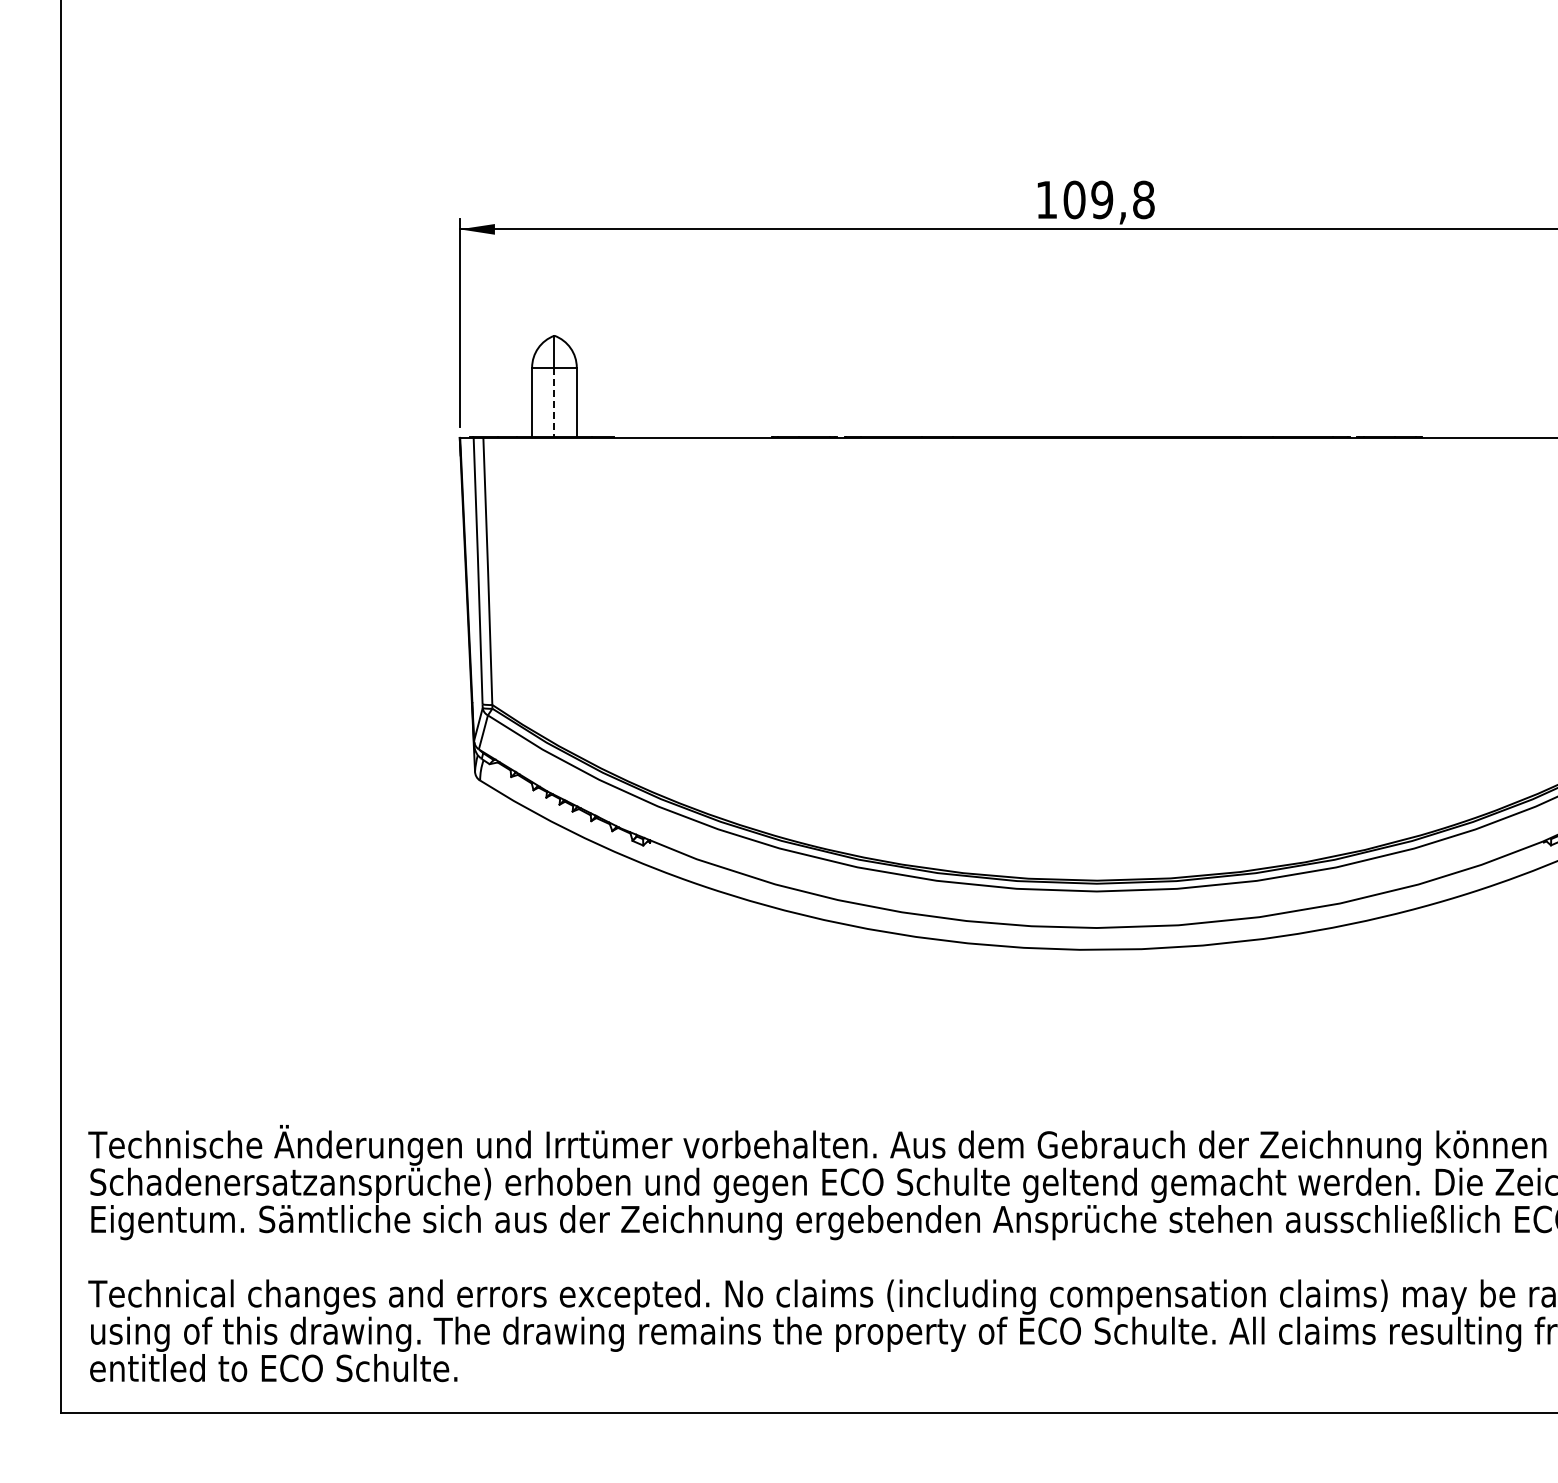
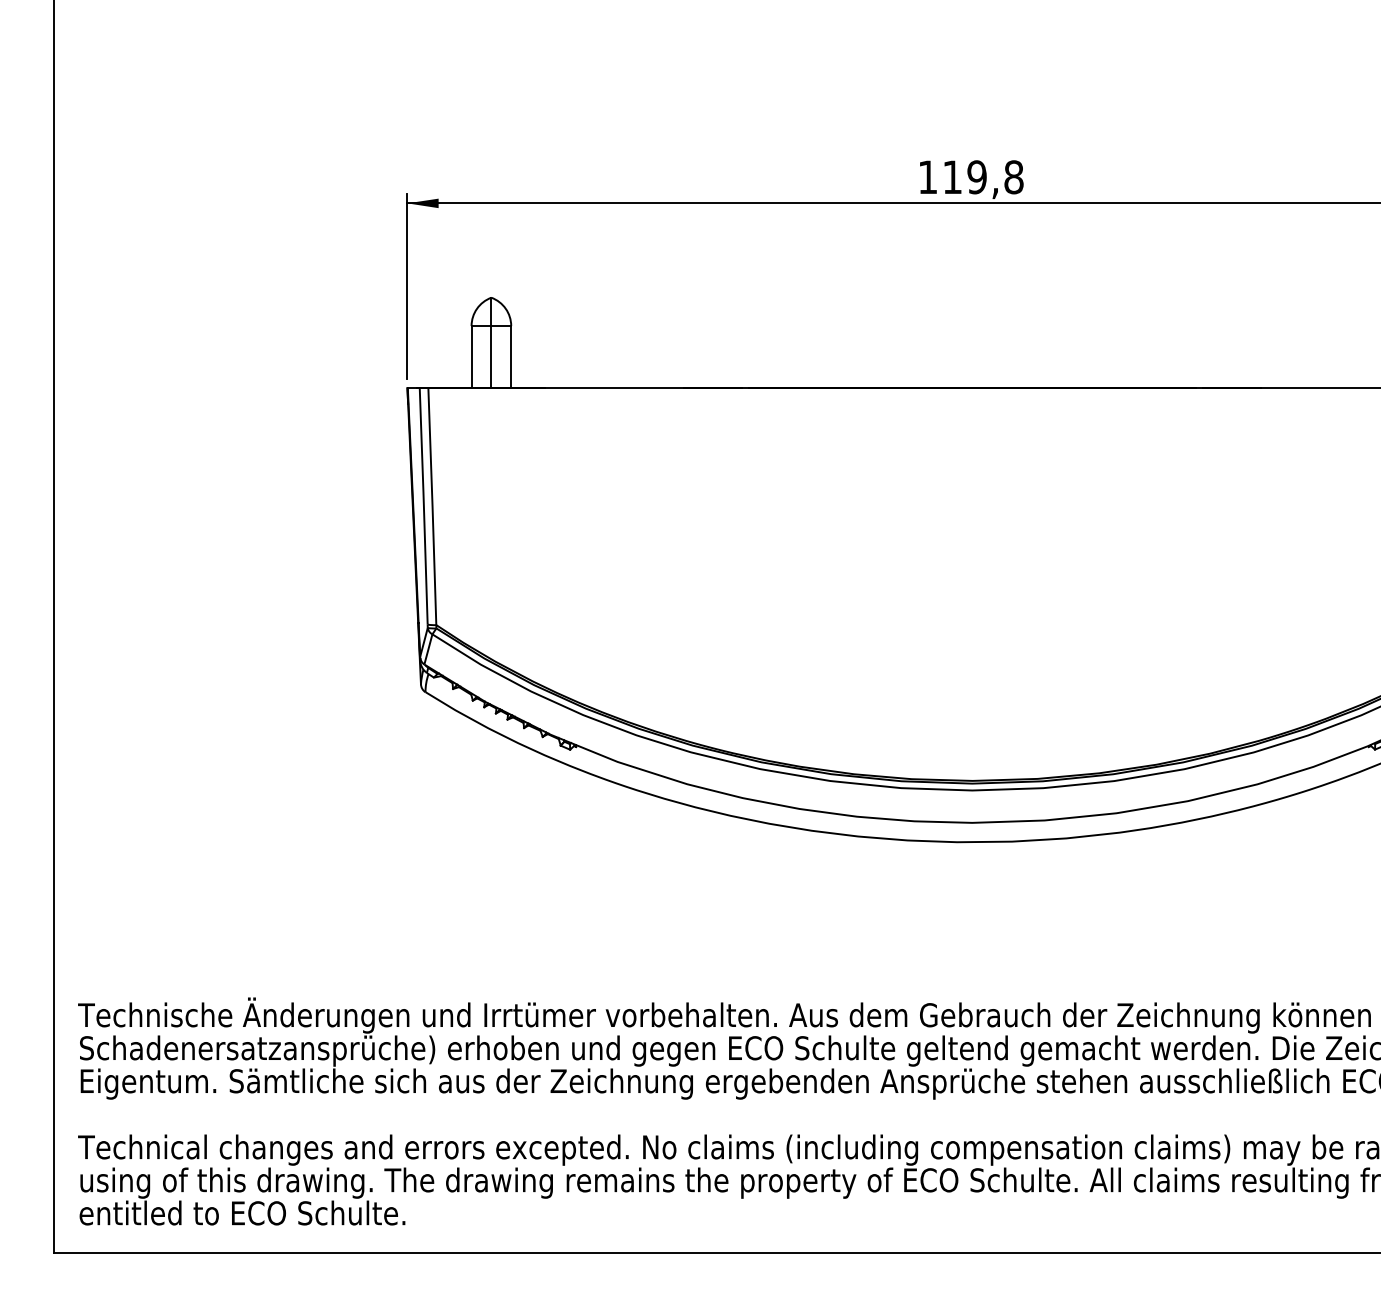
text: (1074, 199) -> (952, 176), 109,8 -> 119,8
line: (554, 402) -> (491, 356), dashed -> solid

